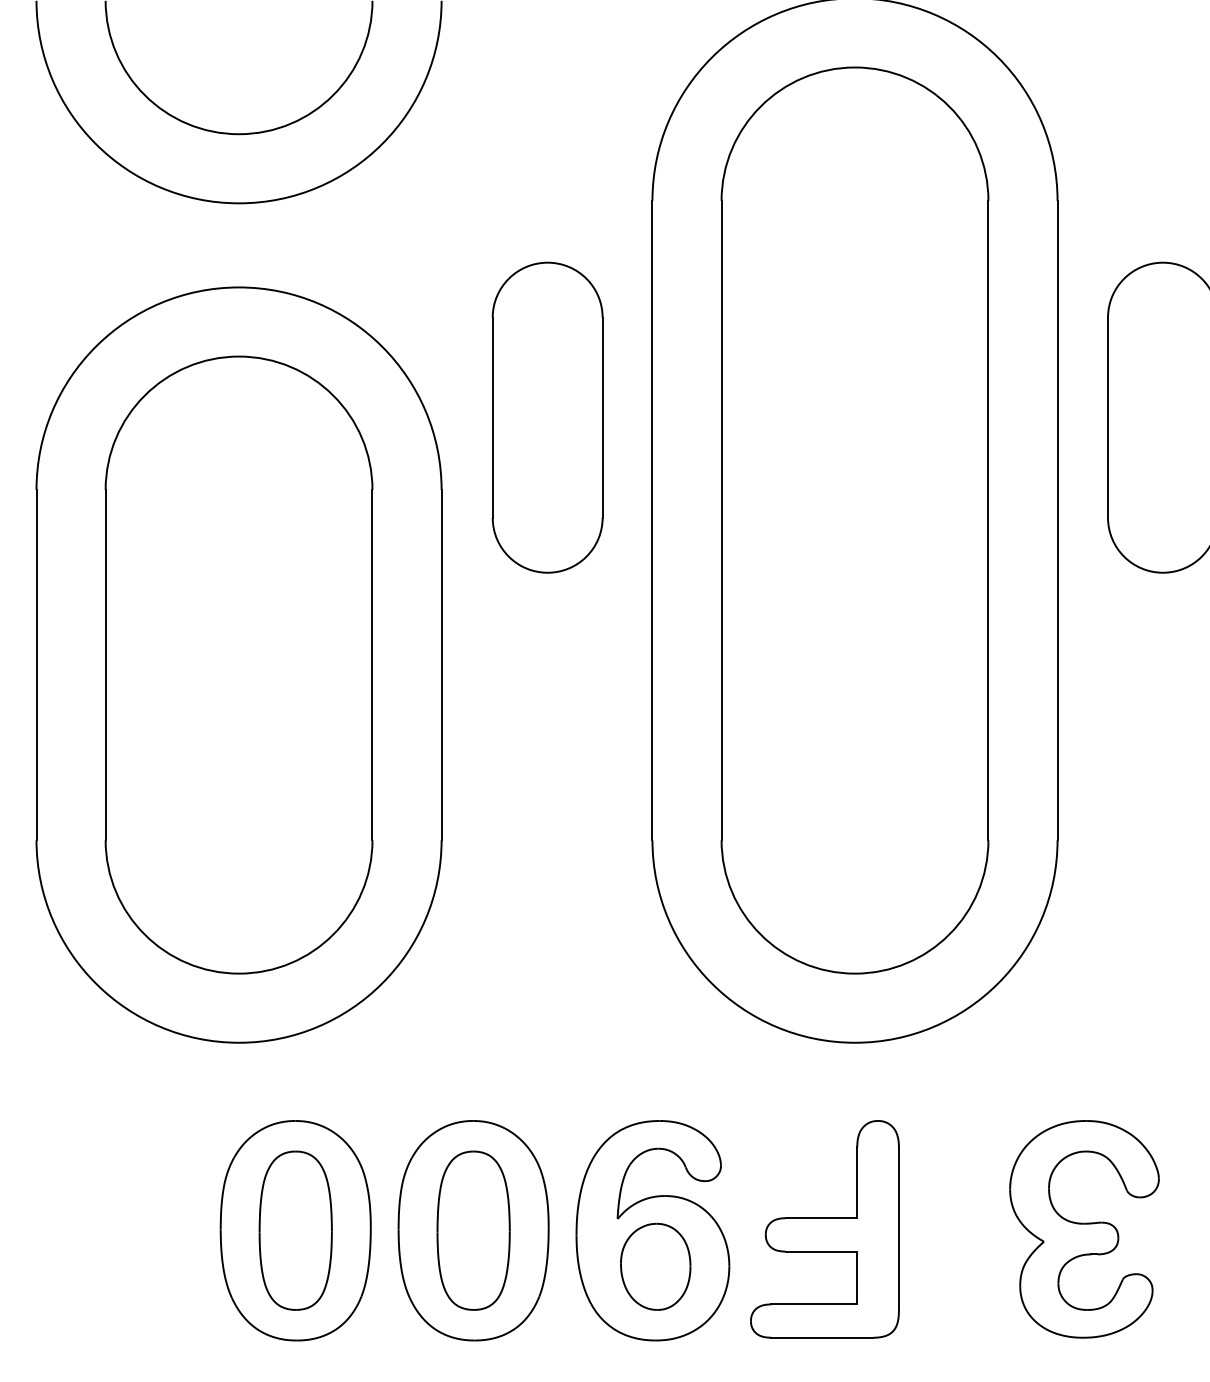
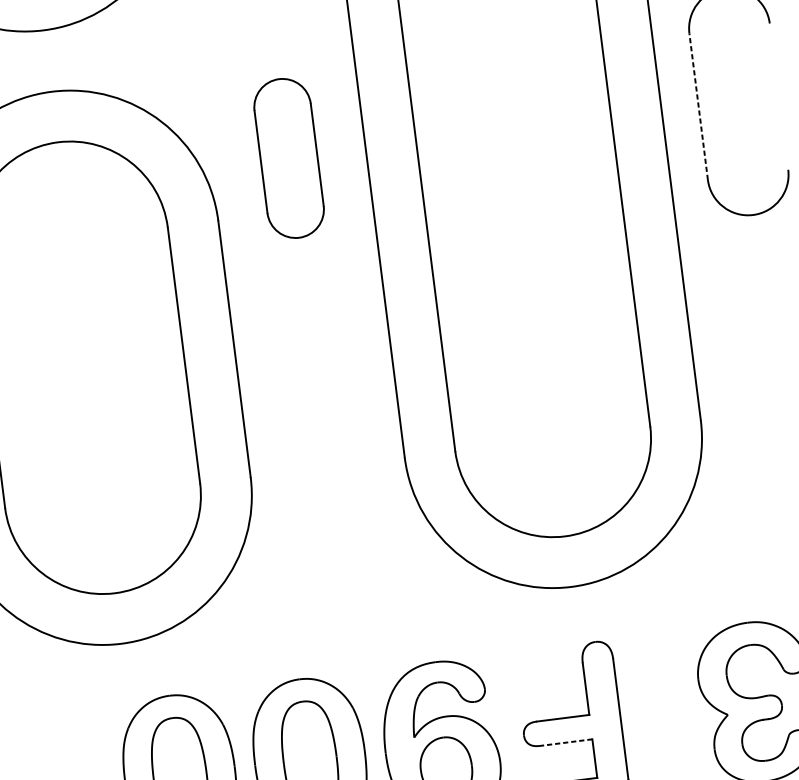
part: (547, 417) -> (289, 158), size x0.7
line: (1108, 417) -> (699, 106), solid -> dashed
line: (821, 1251) -> (566, 742), solid -> dashed

